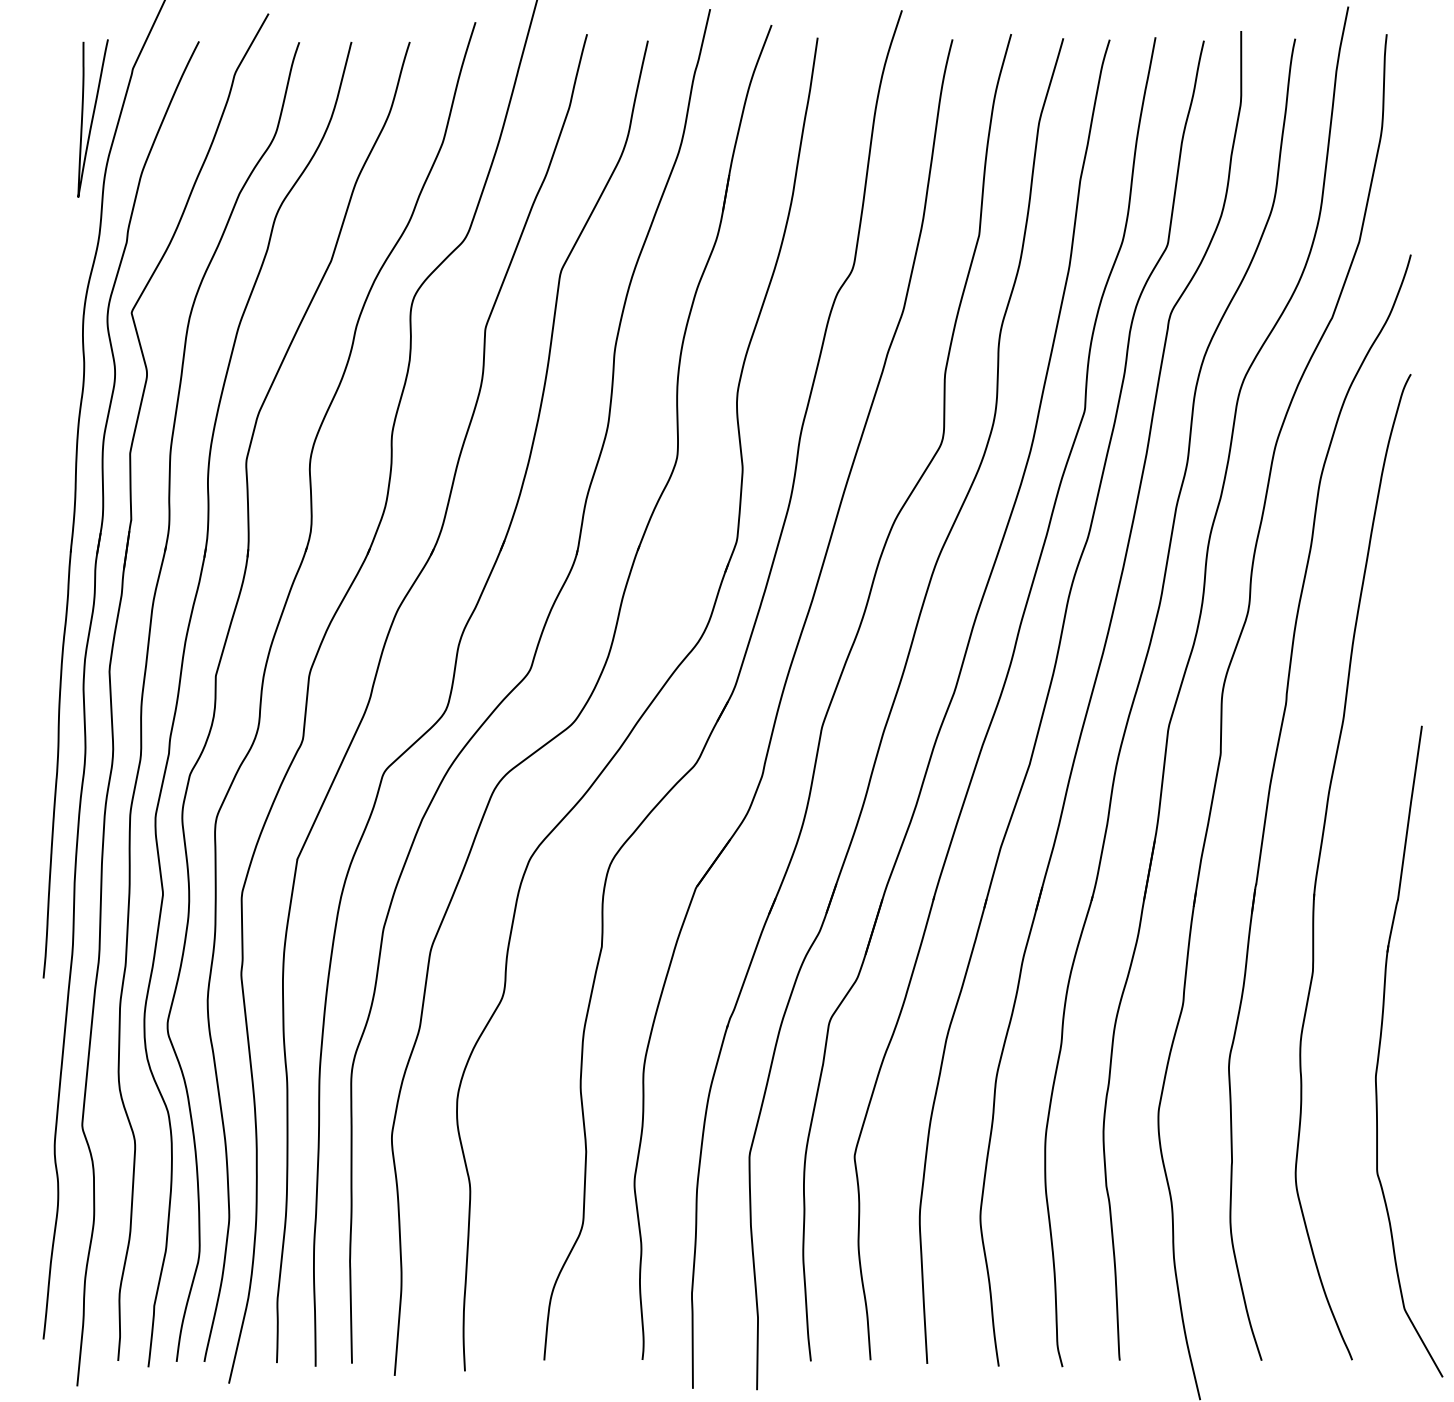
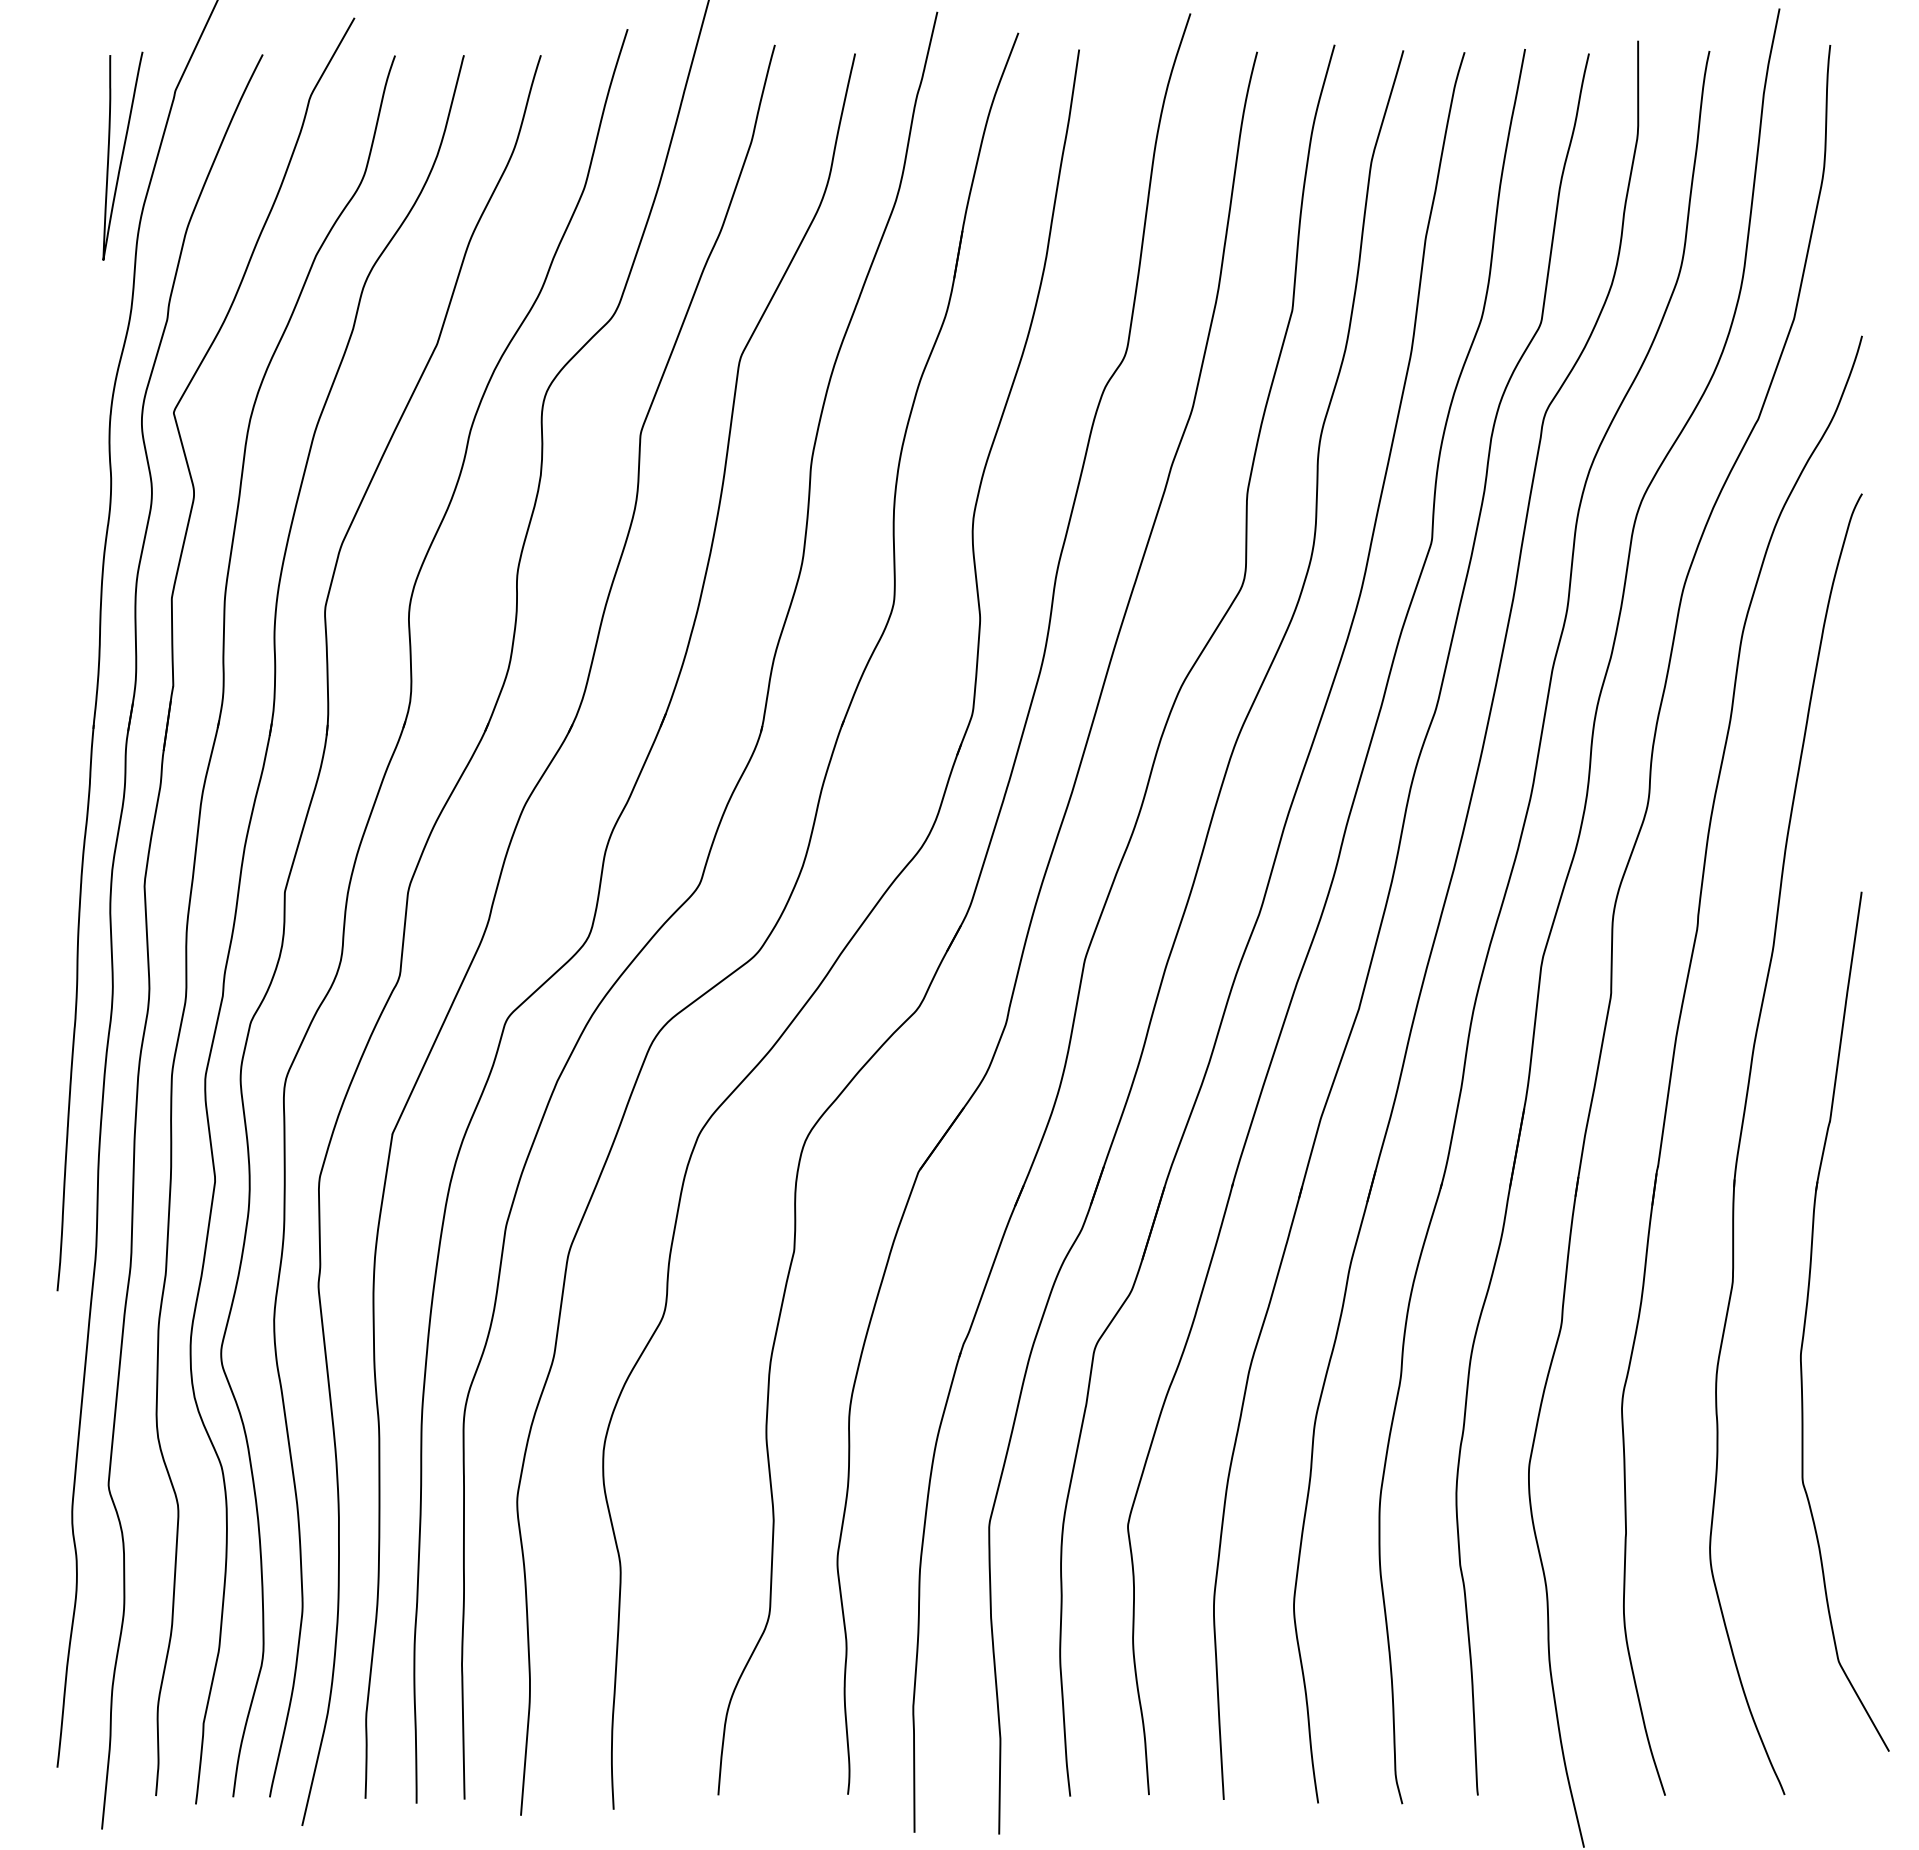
part: (1380, 1049) -> (1806, 1319), moved

